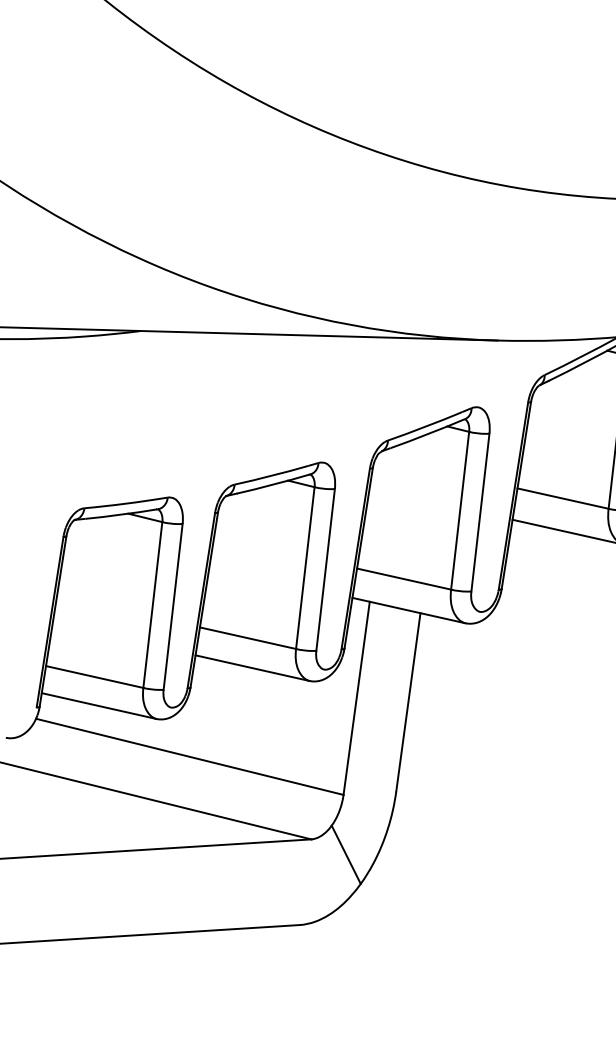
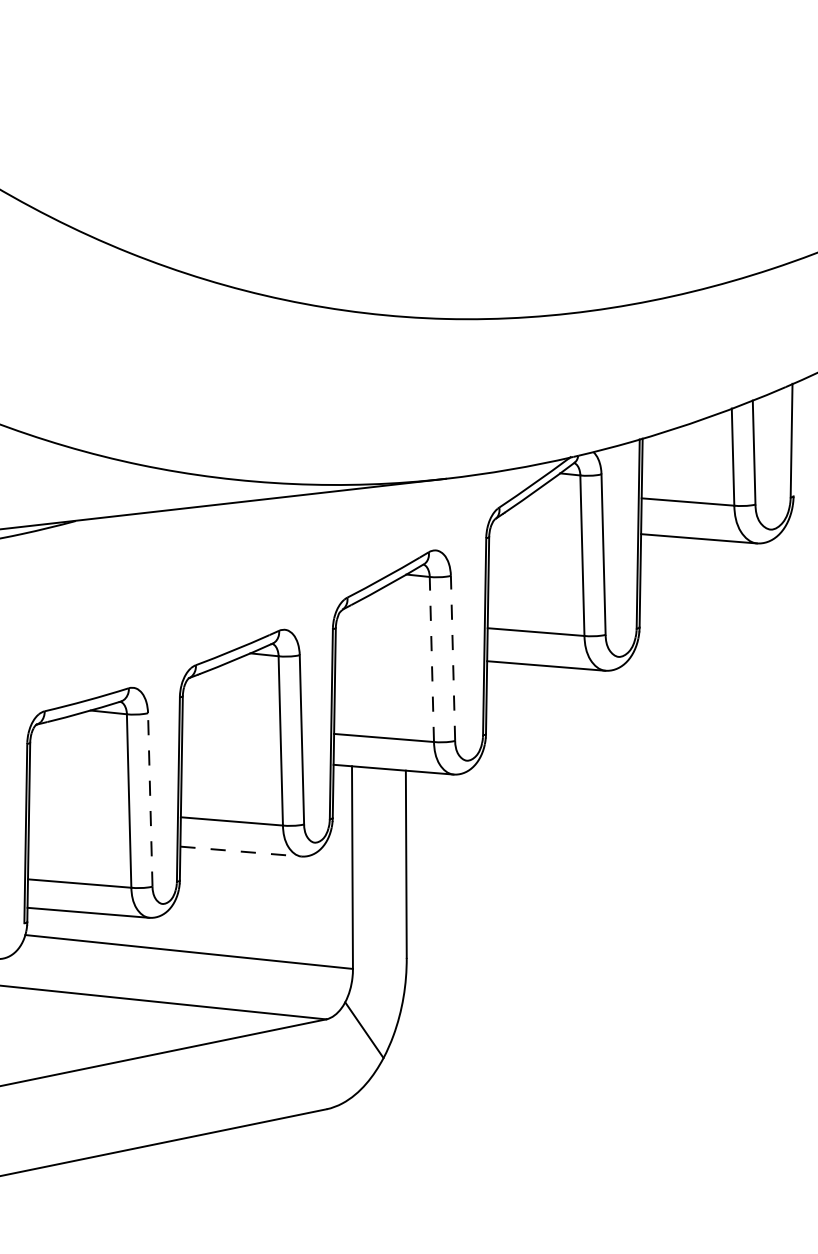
line: (459, 510) -> (431, 659), solid -> dashed
line: (480, 512) -> (453, 658), solid -> dashed
line: (173, 606) -> (150, 799), solid -> dashed
line: (252, 668) -> (240, 851), solid -> dashed

